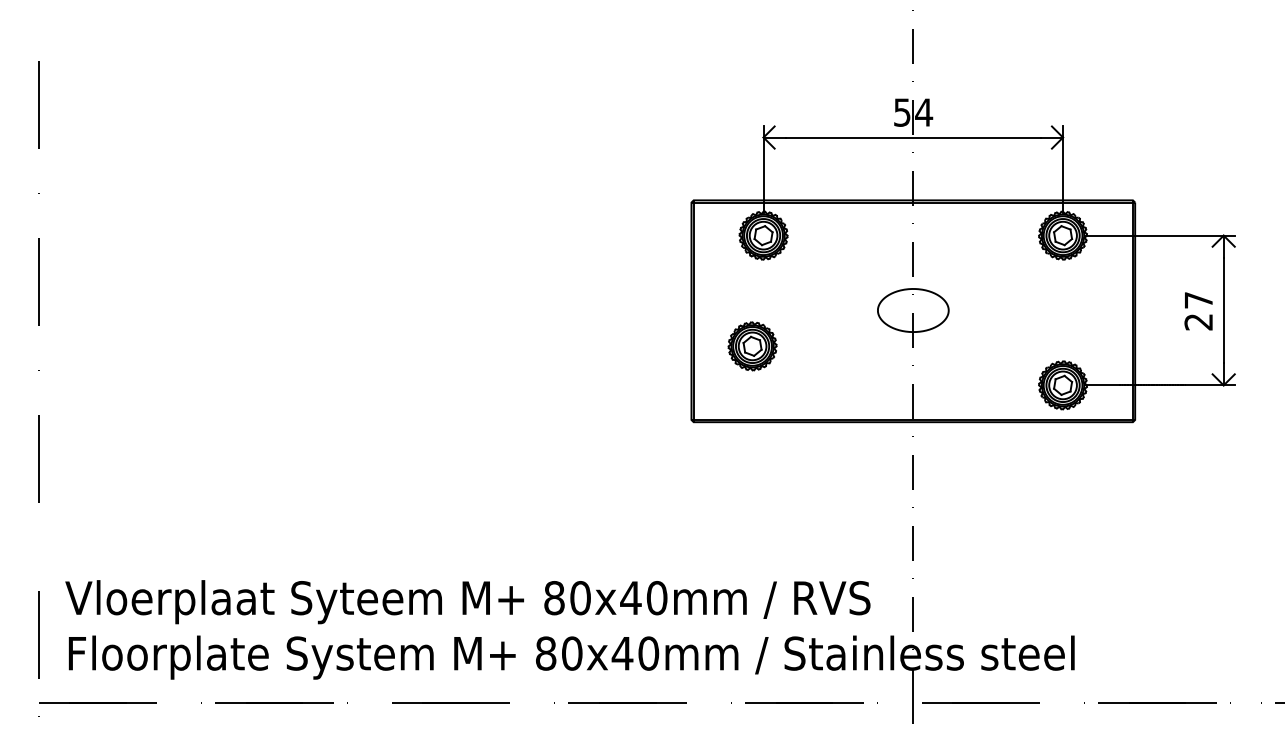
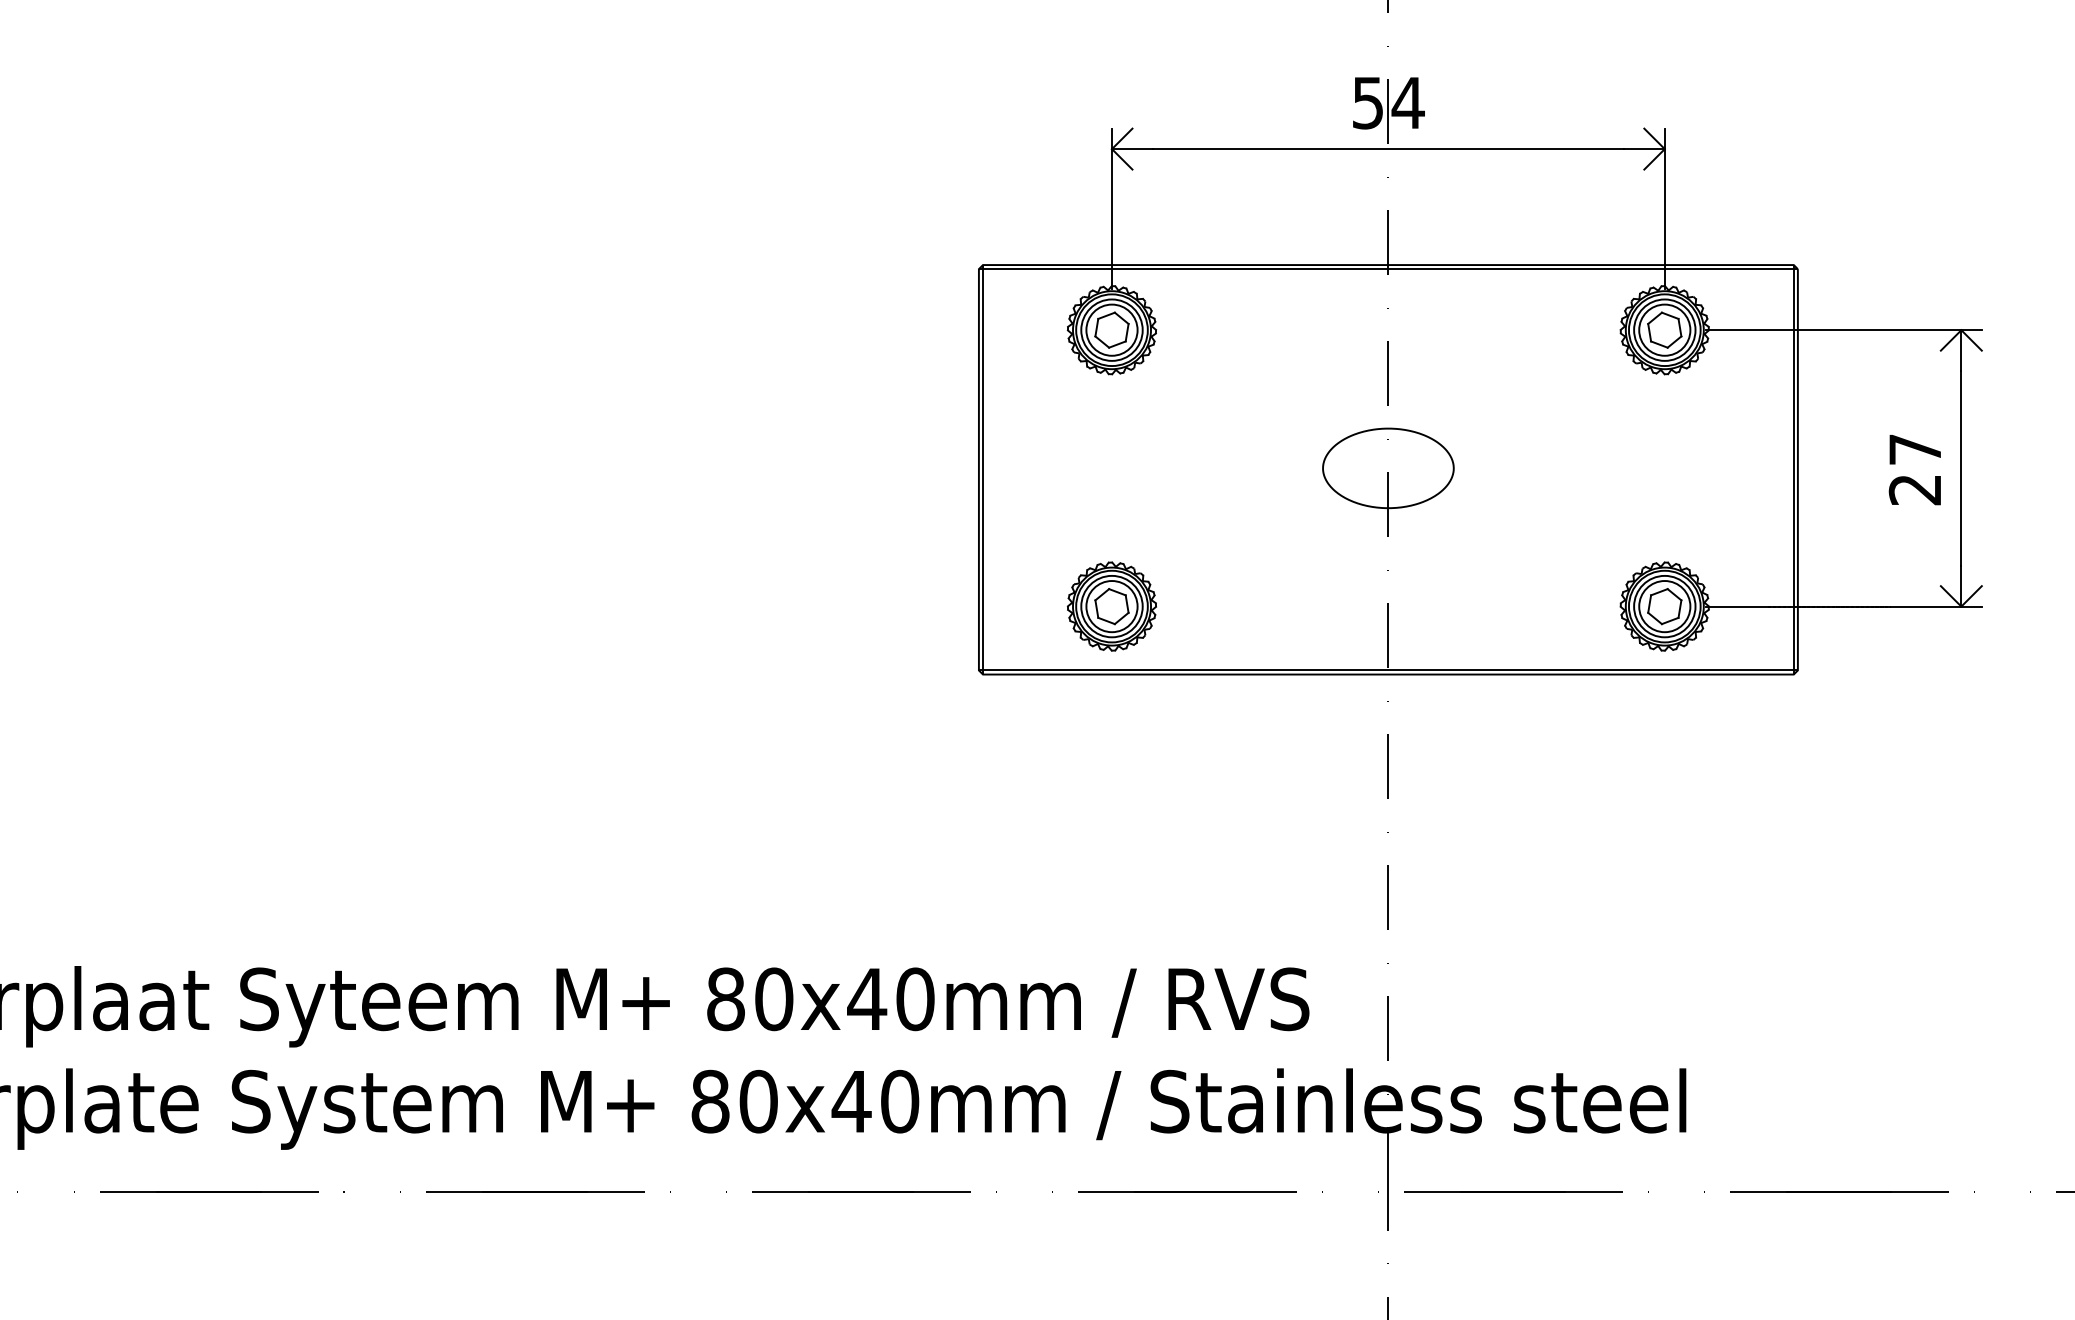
part: (752, 346) -> (1111, 606), moved

